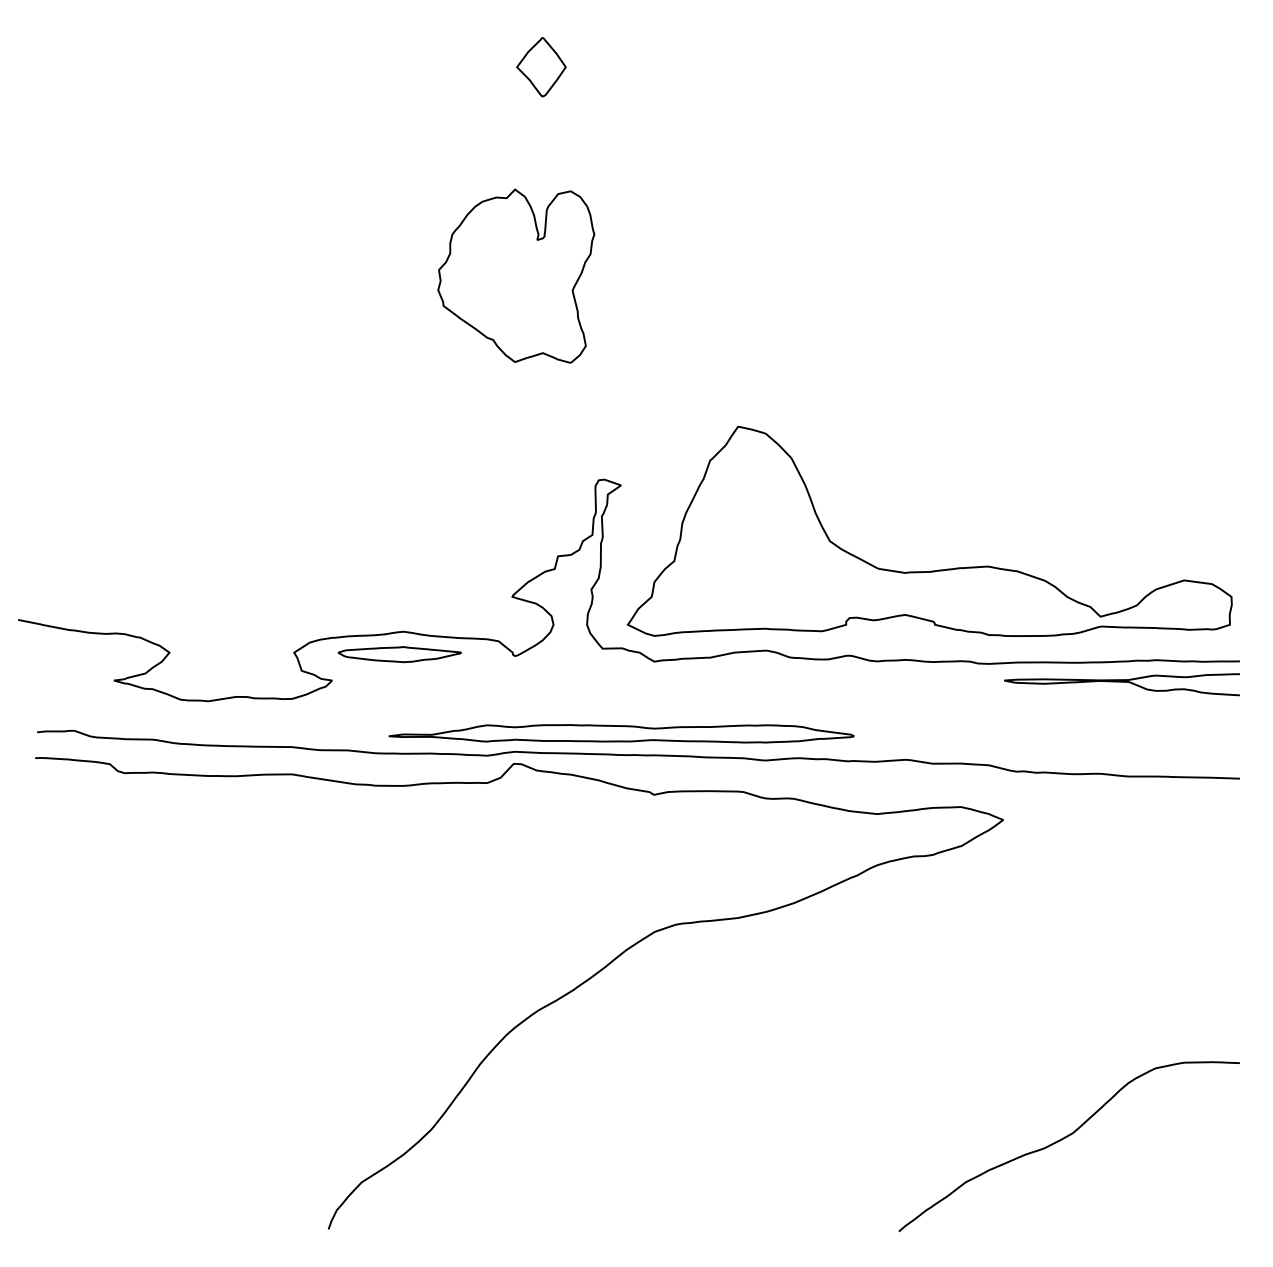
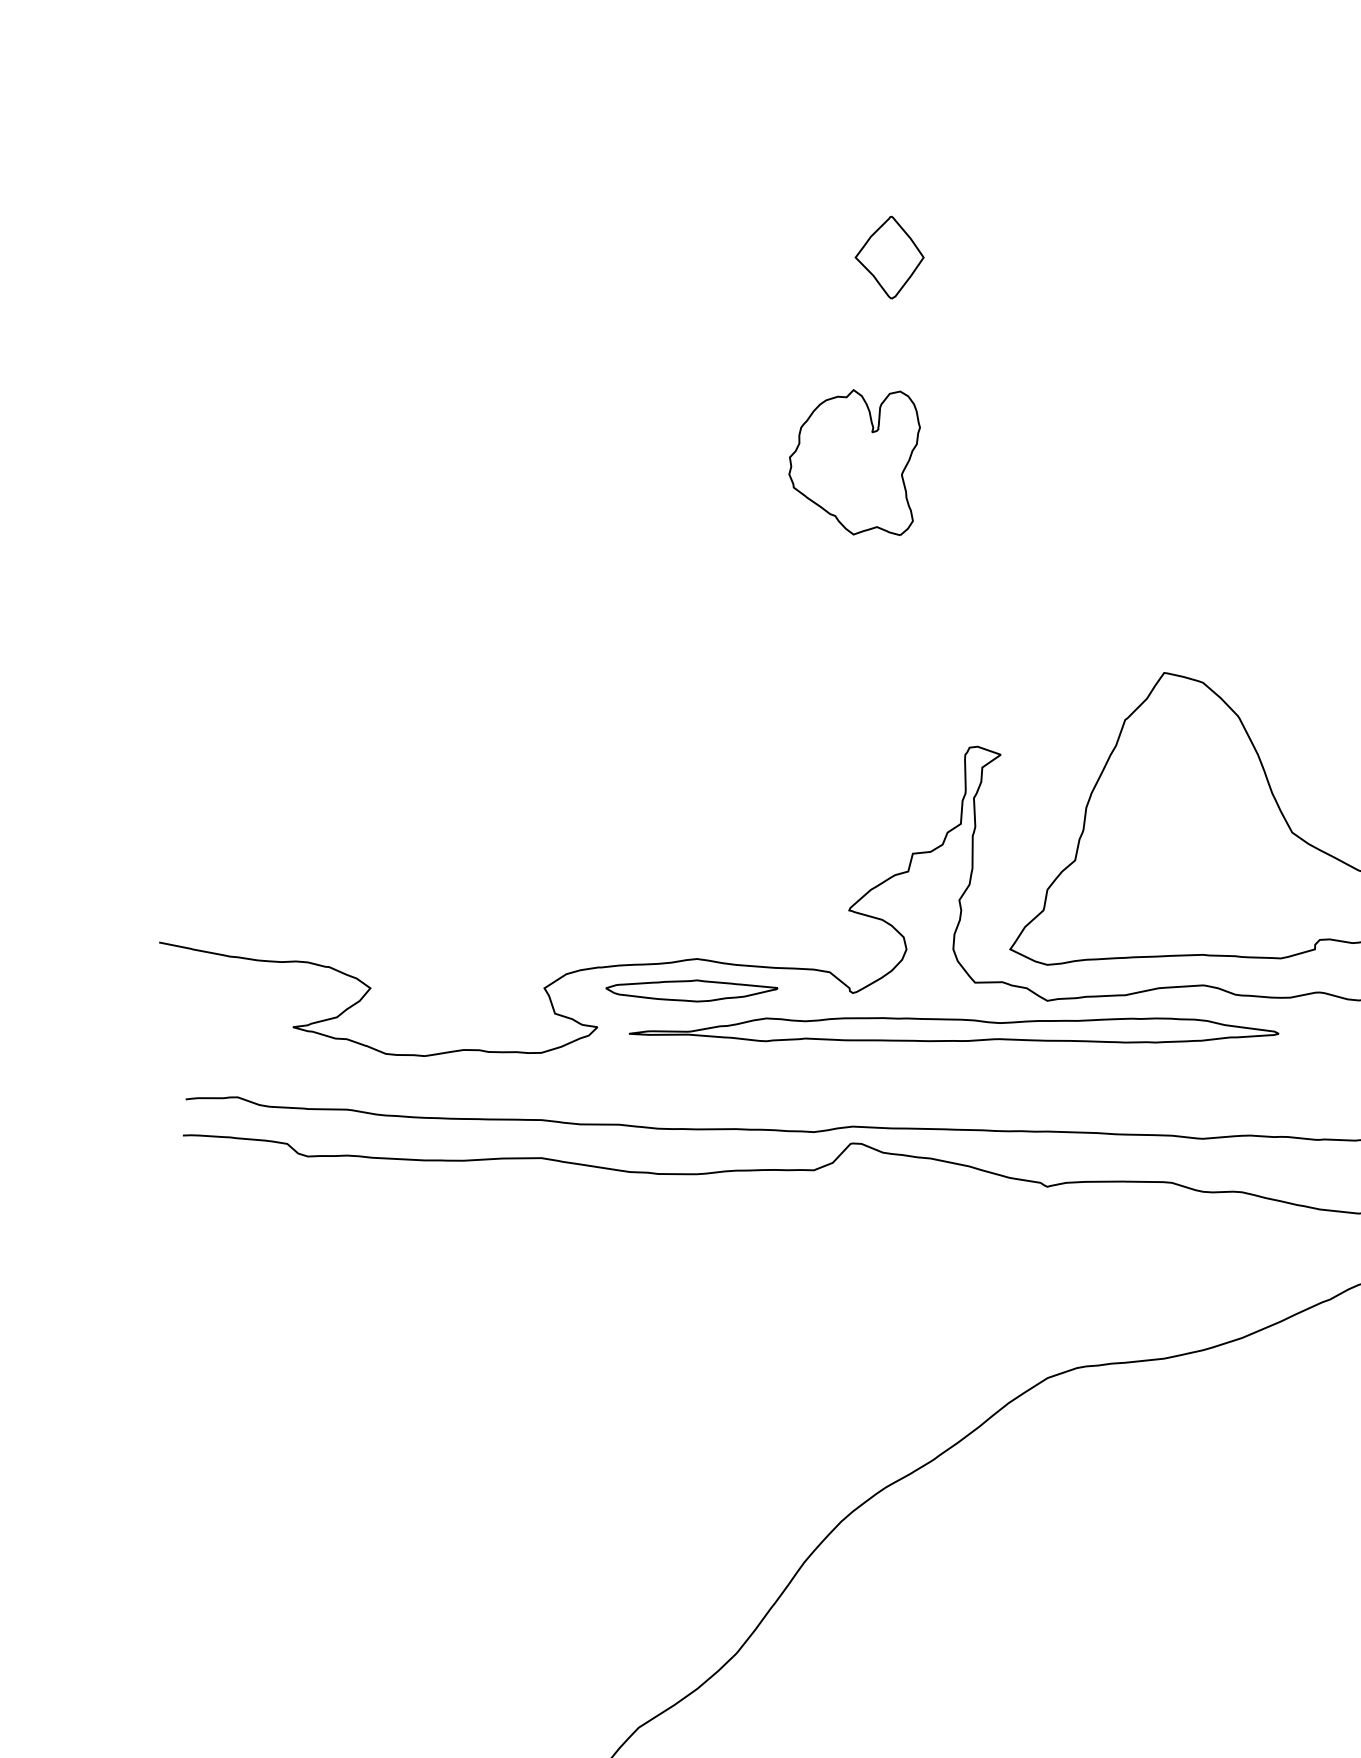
part: (541, 67) -> (889, 257), moved
part: (516, 275) -> (854, 461), size x0.6
part: (621, 733) -> (953, 1029), moved

